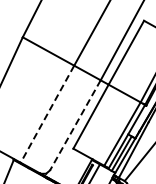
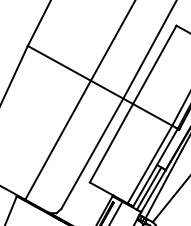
line: (47, 114) -> (58, 140), dashed -> solid
line: (75, 125) -> (92, 154), dashed -> solid

